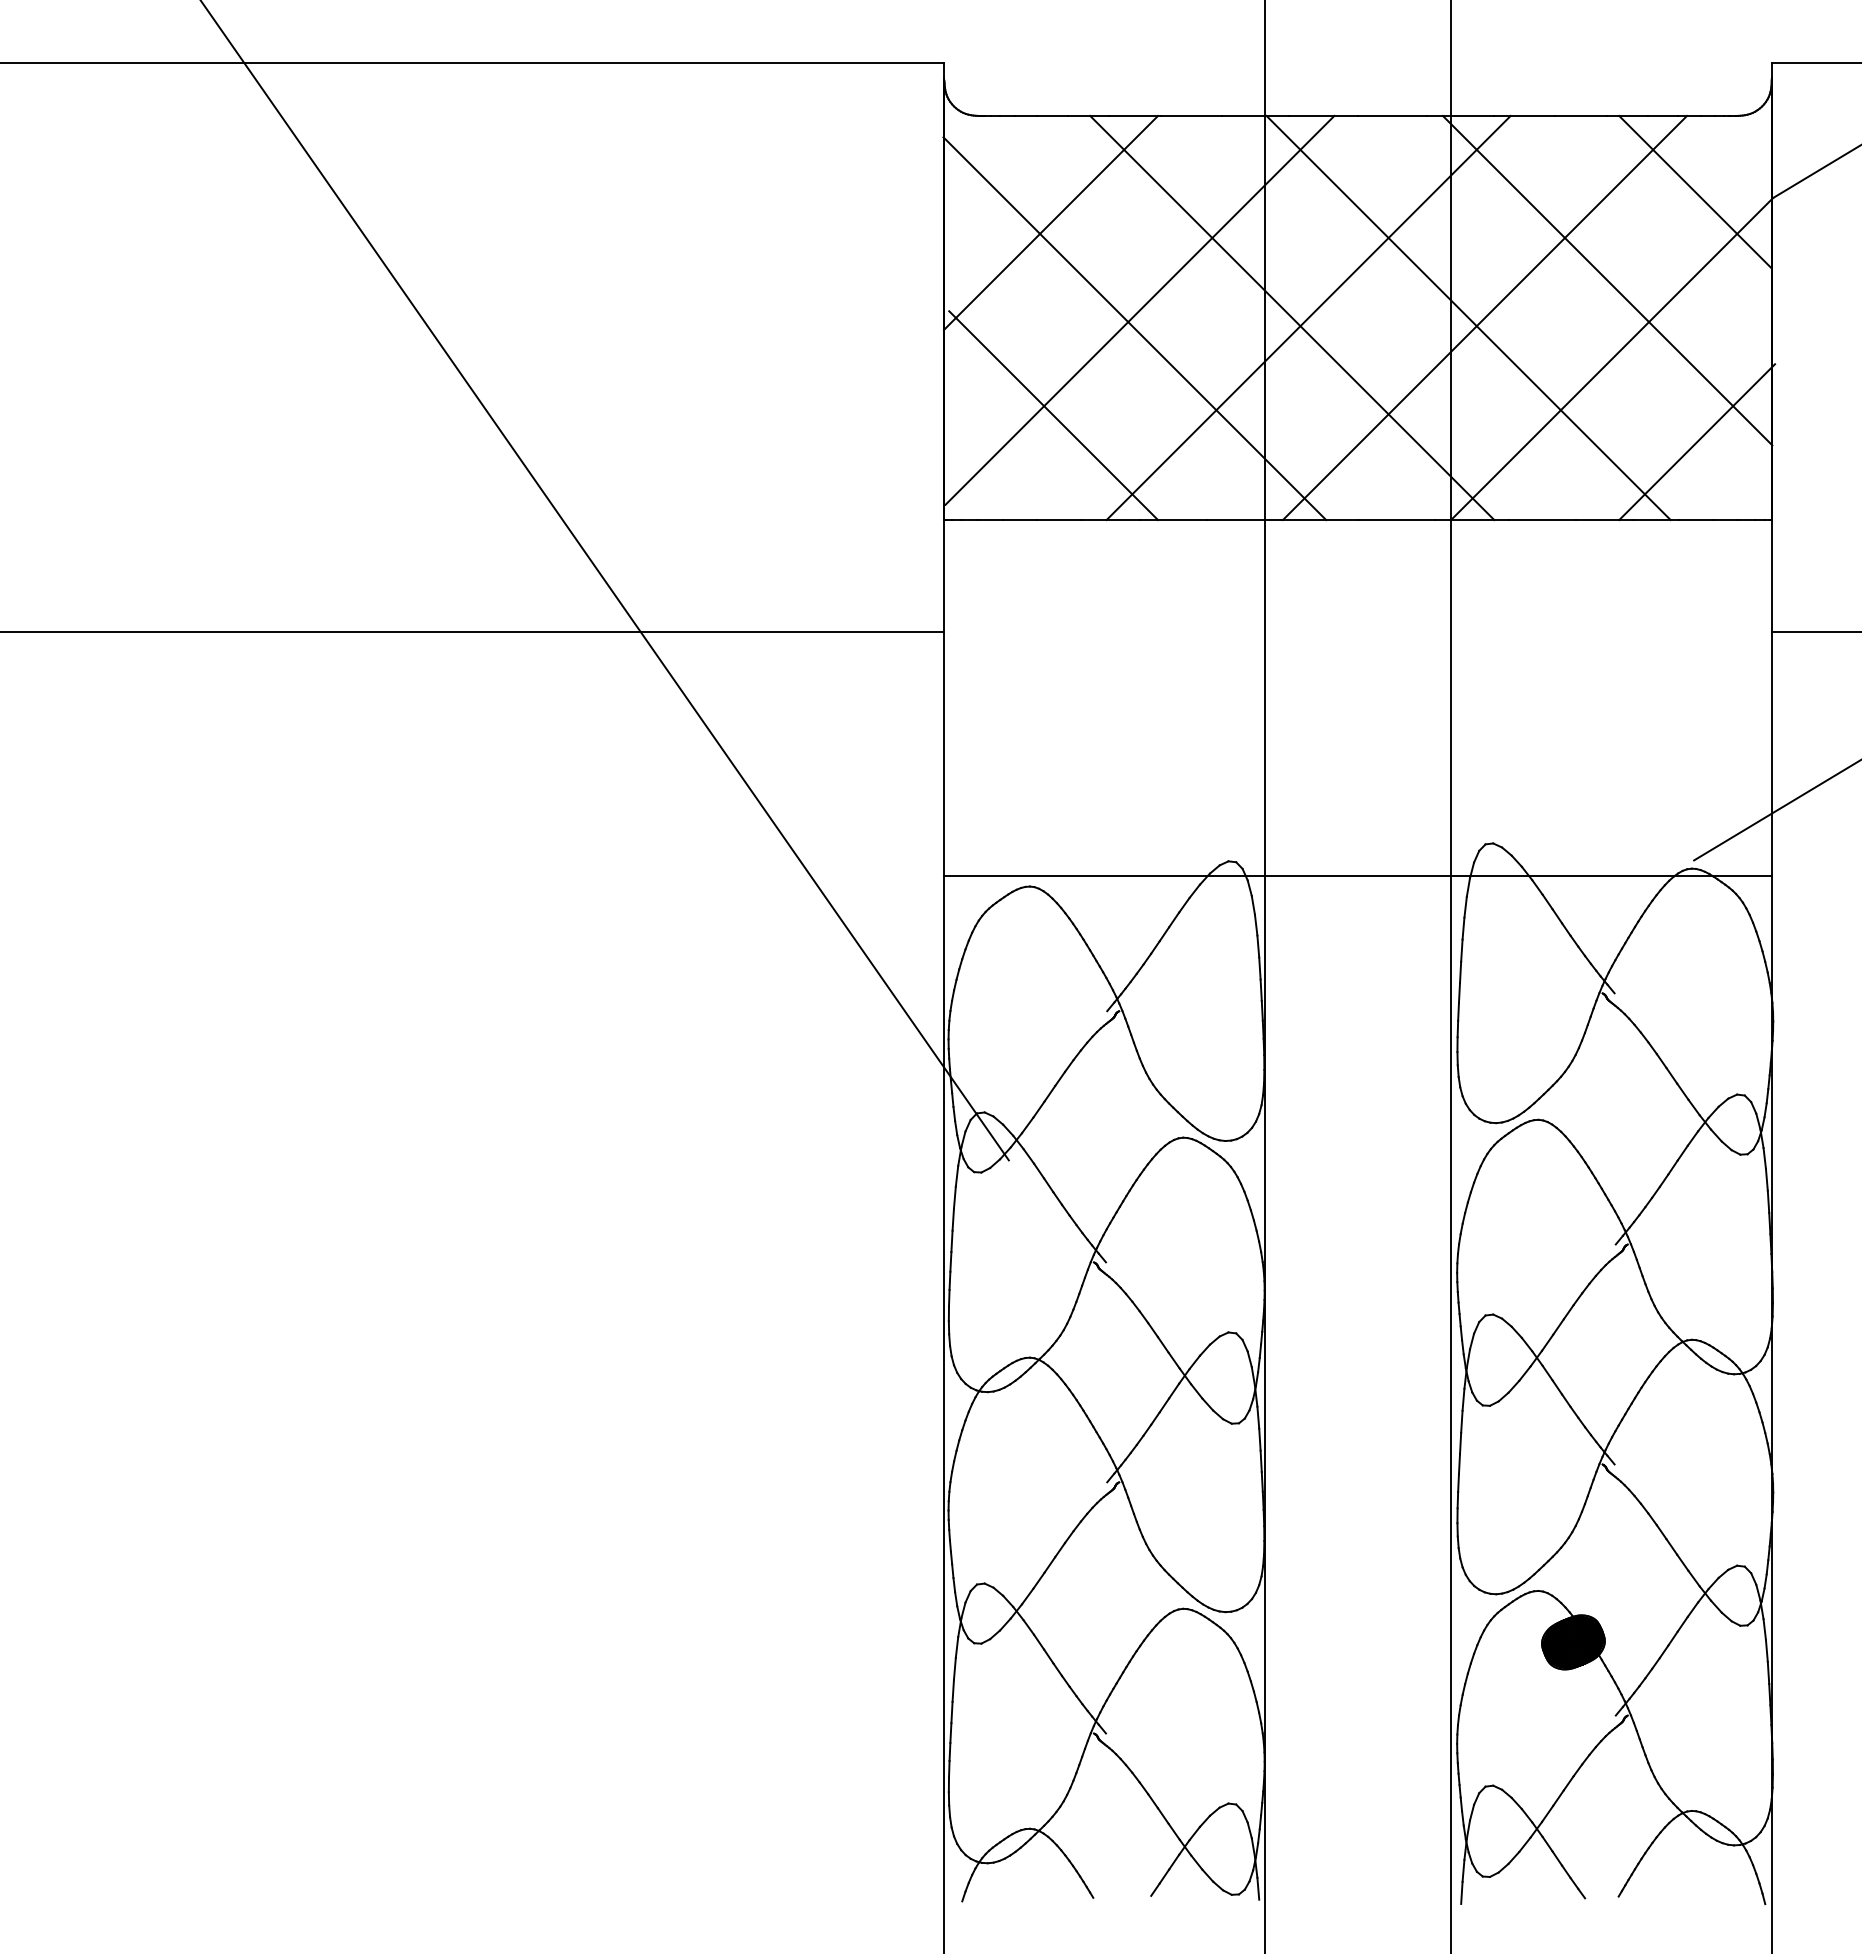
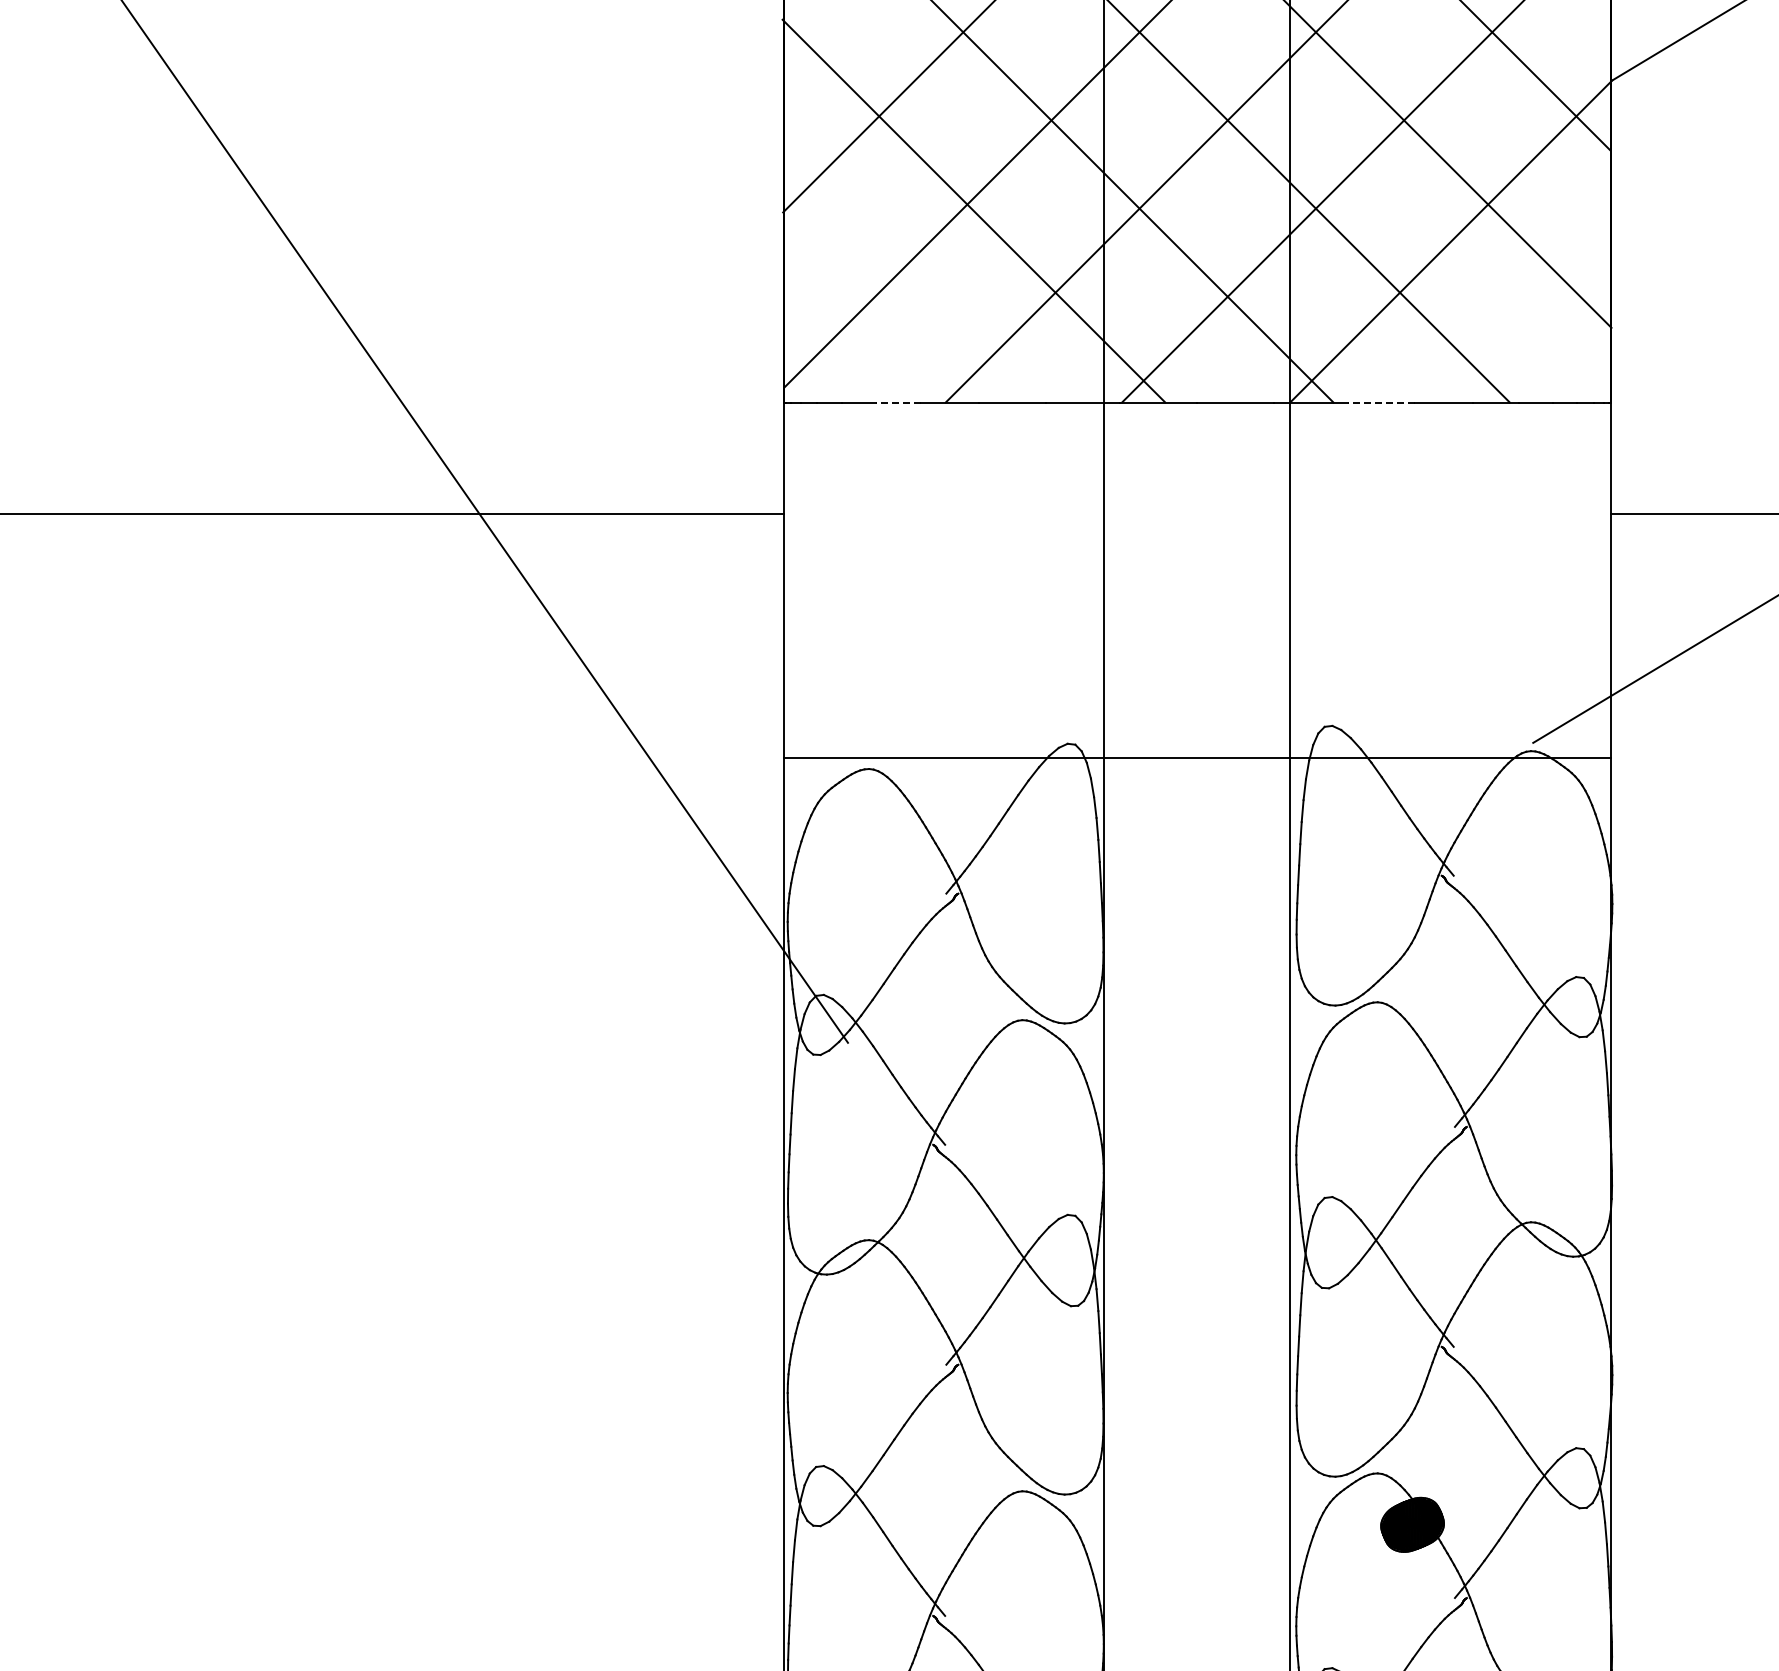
line: (1053, 415) -> (892, 297), removed
line: (1697, 442) -> (1536, 324), removed
line: (1059, 520) -> (898, 402), solid -> dashed
line: (1542, 520) -> (1381, 402), solid -> dashed

